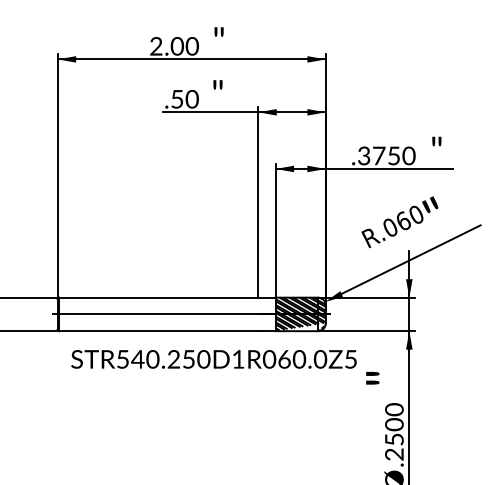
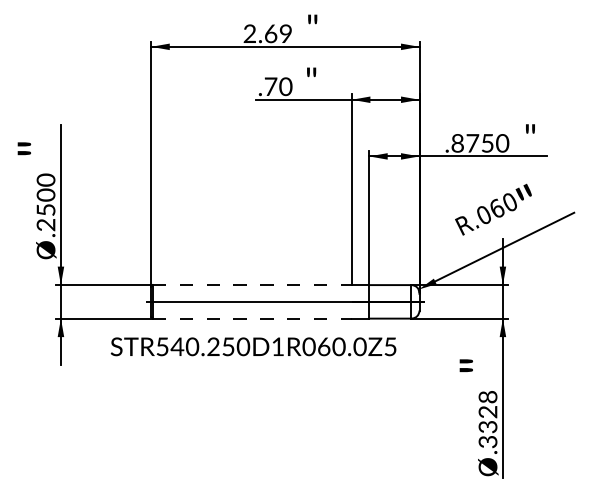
text: (184, 46) -> (278, 33), 2.00 -> 2.69
text: (176, 99) -> (270, 86), .50 -> .70
text: (363, 156) -> (457, 143), .3750 -> .8750
line: (158, 298) -> (252, 285), solid -> dashed
hatch: (300, 314) -> (394, 301), removed
line: (158, 331) -> (252, 318), solid -> dashed
text: (213, 359) -> (253, 346), moved
text: (393, 432) -> (487, 419), .2500 -> .3328

